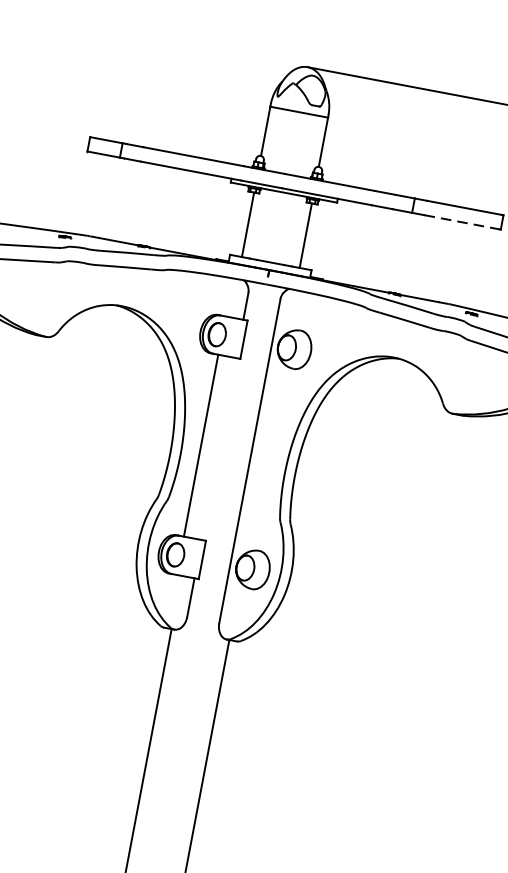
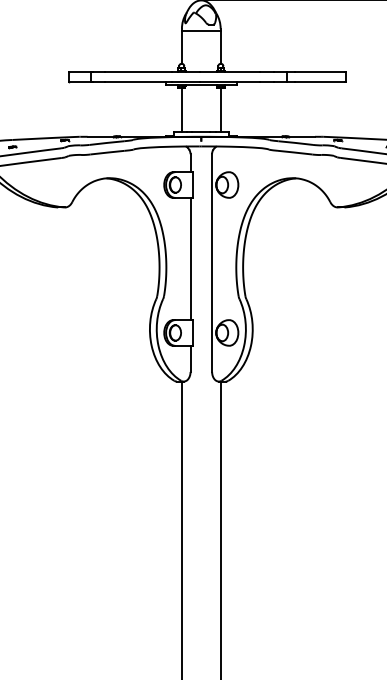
line: (462, 222) -> (320, 82), dashed -> solid
line: (201, 444) -> (190, 258), moved

